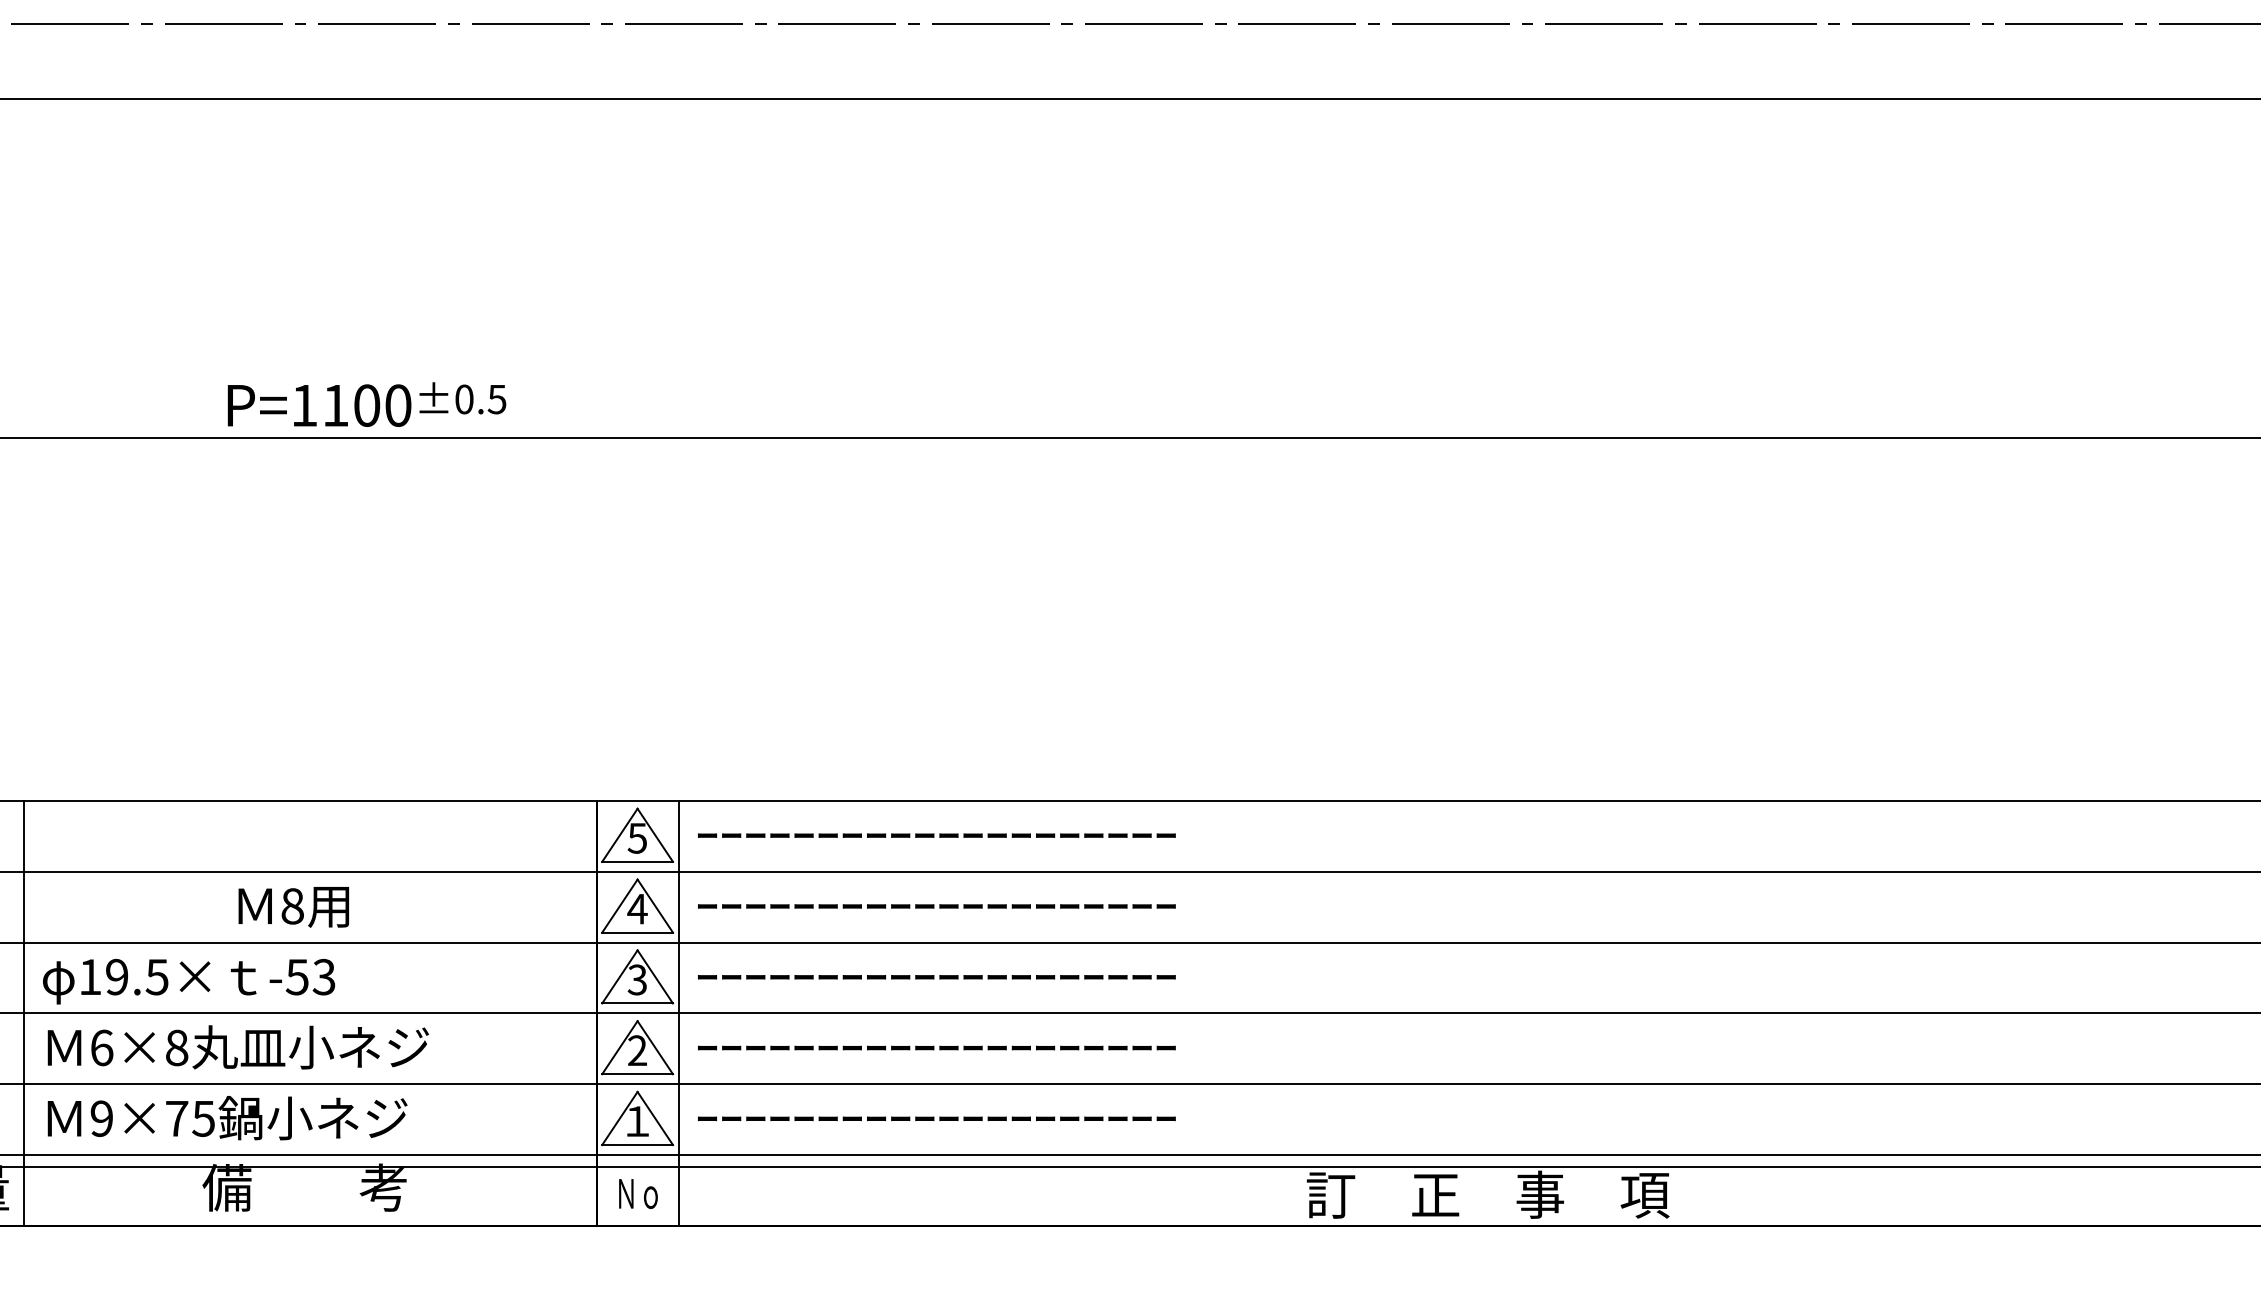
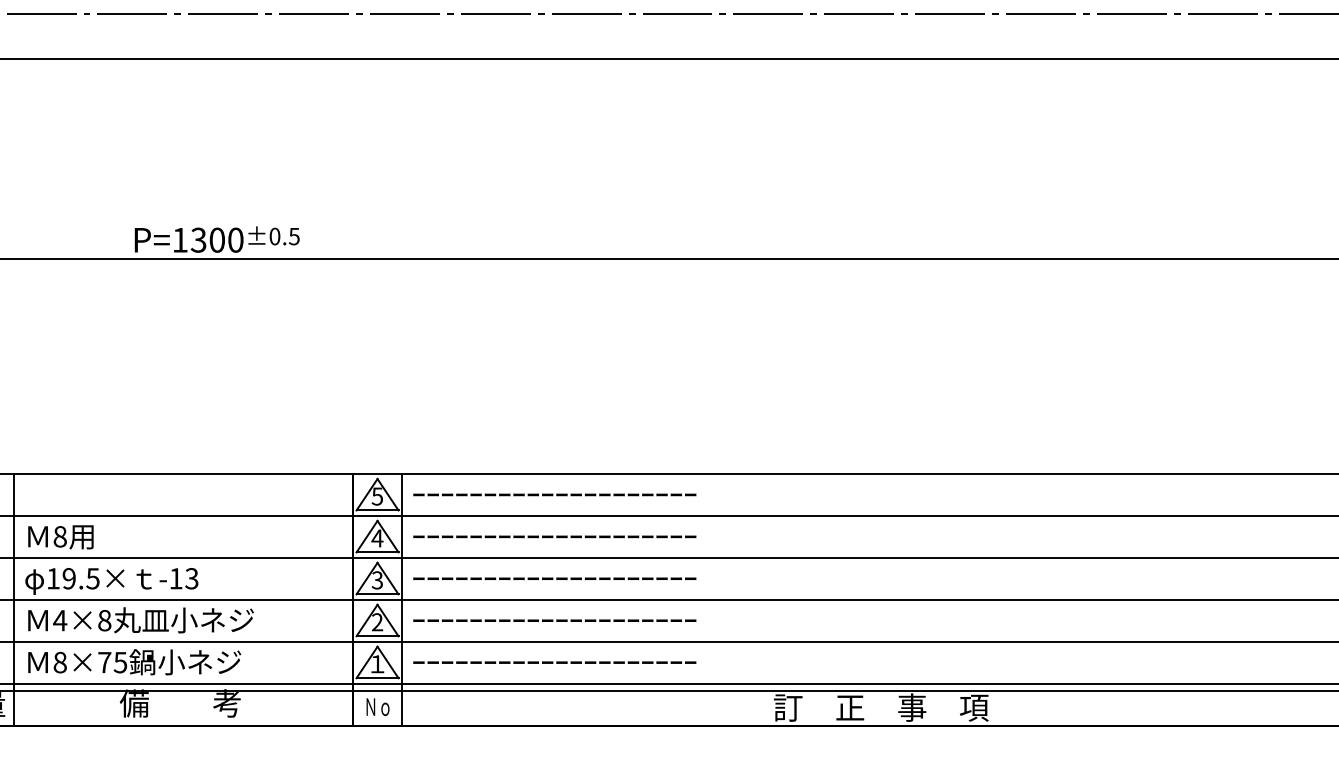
text: (335, 404) -> (198, 239), P=1100 -> P=1300
text: (293, 907) -> (60, 537), moved
text: (296, 976) -> (175, 578), -53 -> -13
text: (102, 1047) -> (60, 620), 6×8 -> 4×8
text: (100, 1118) -> (59, 662), 9×75 -> 8×75

